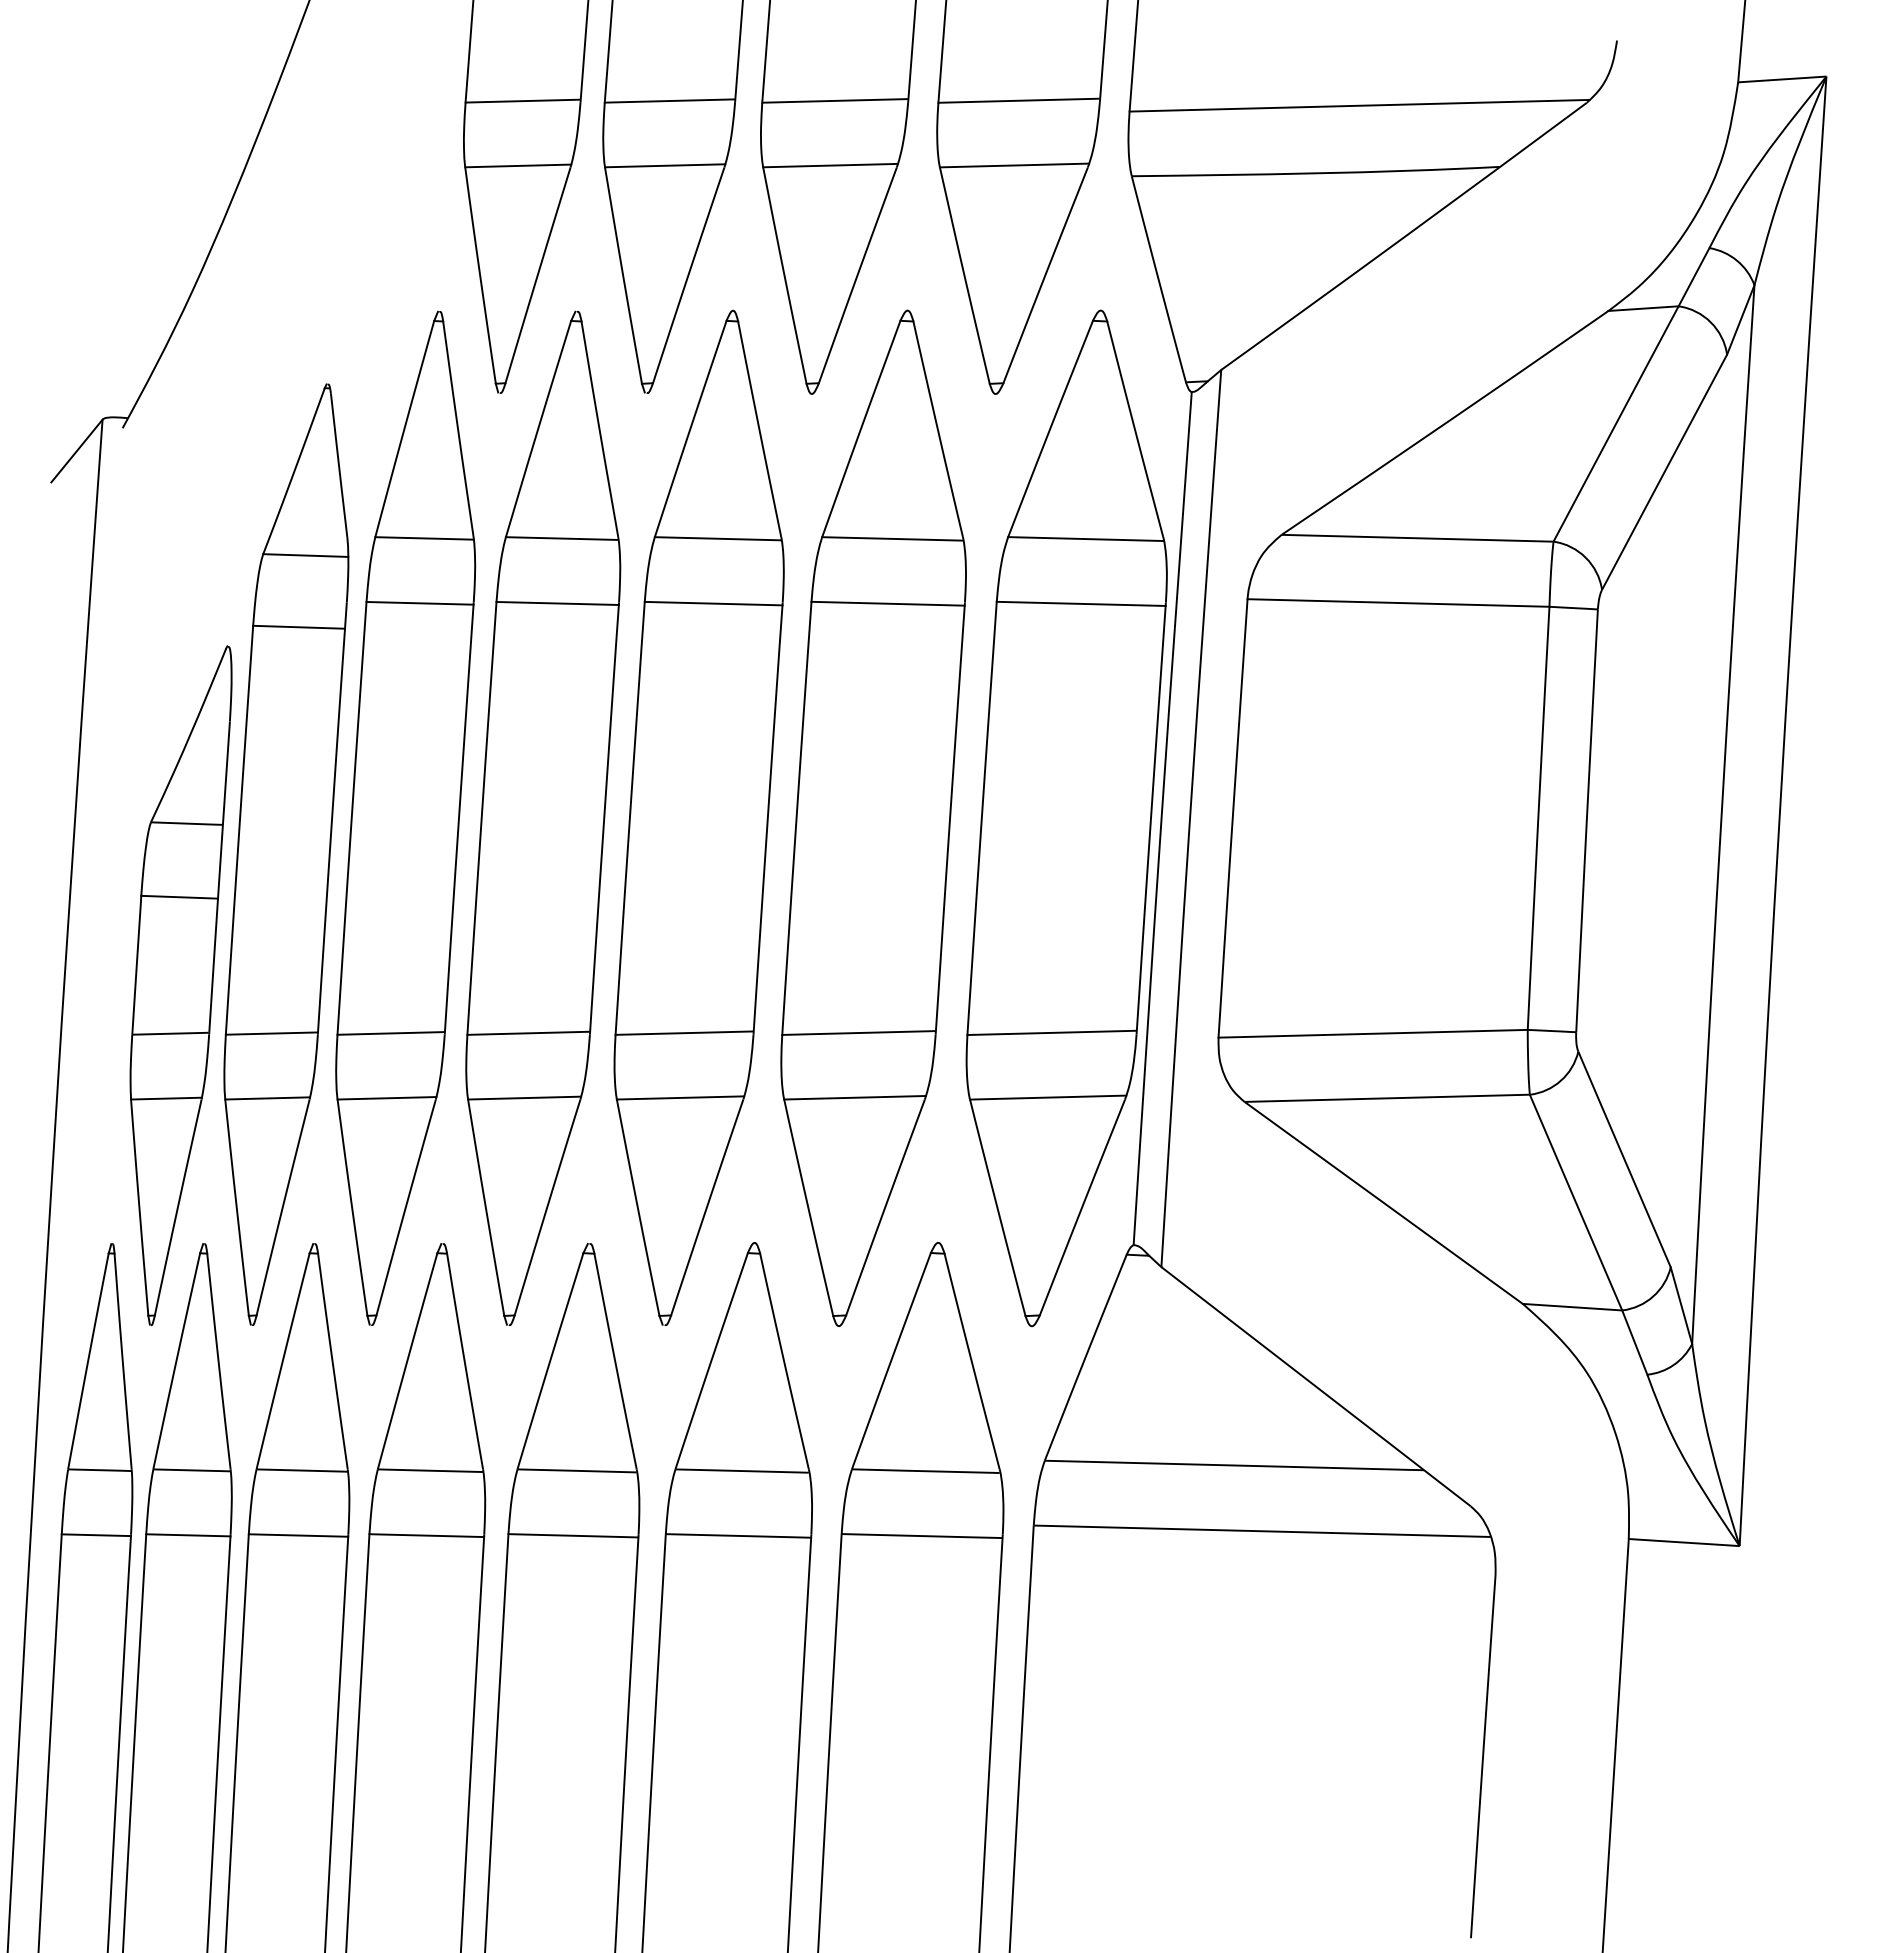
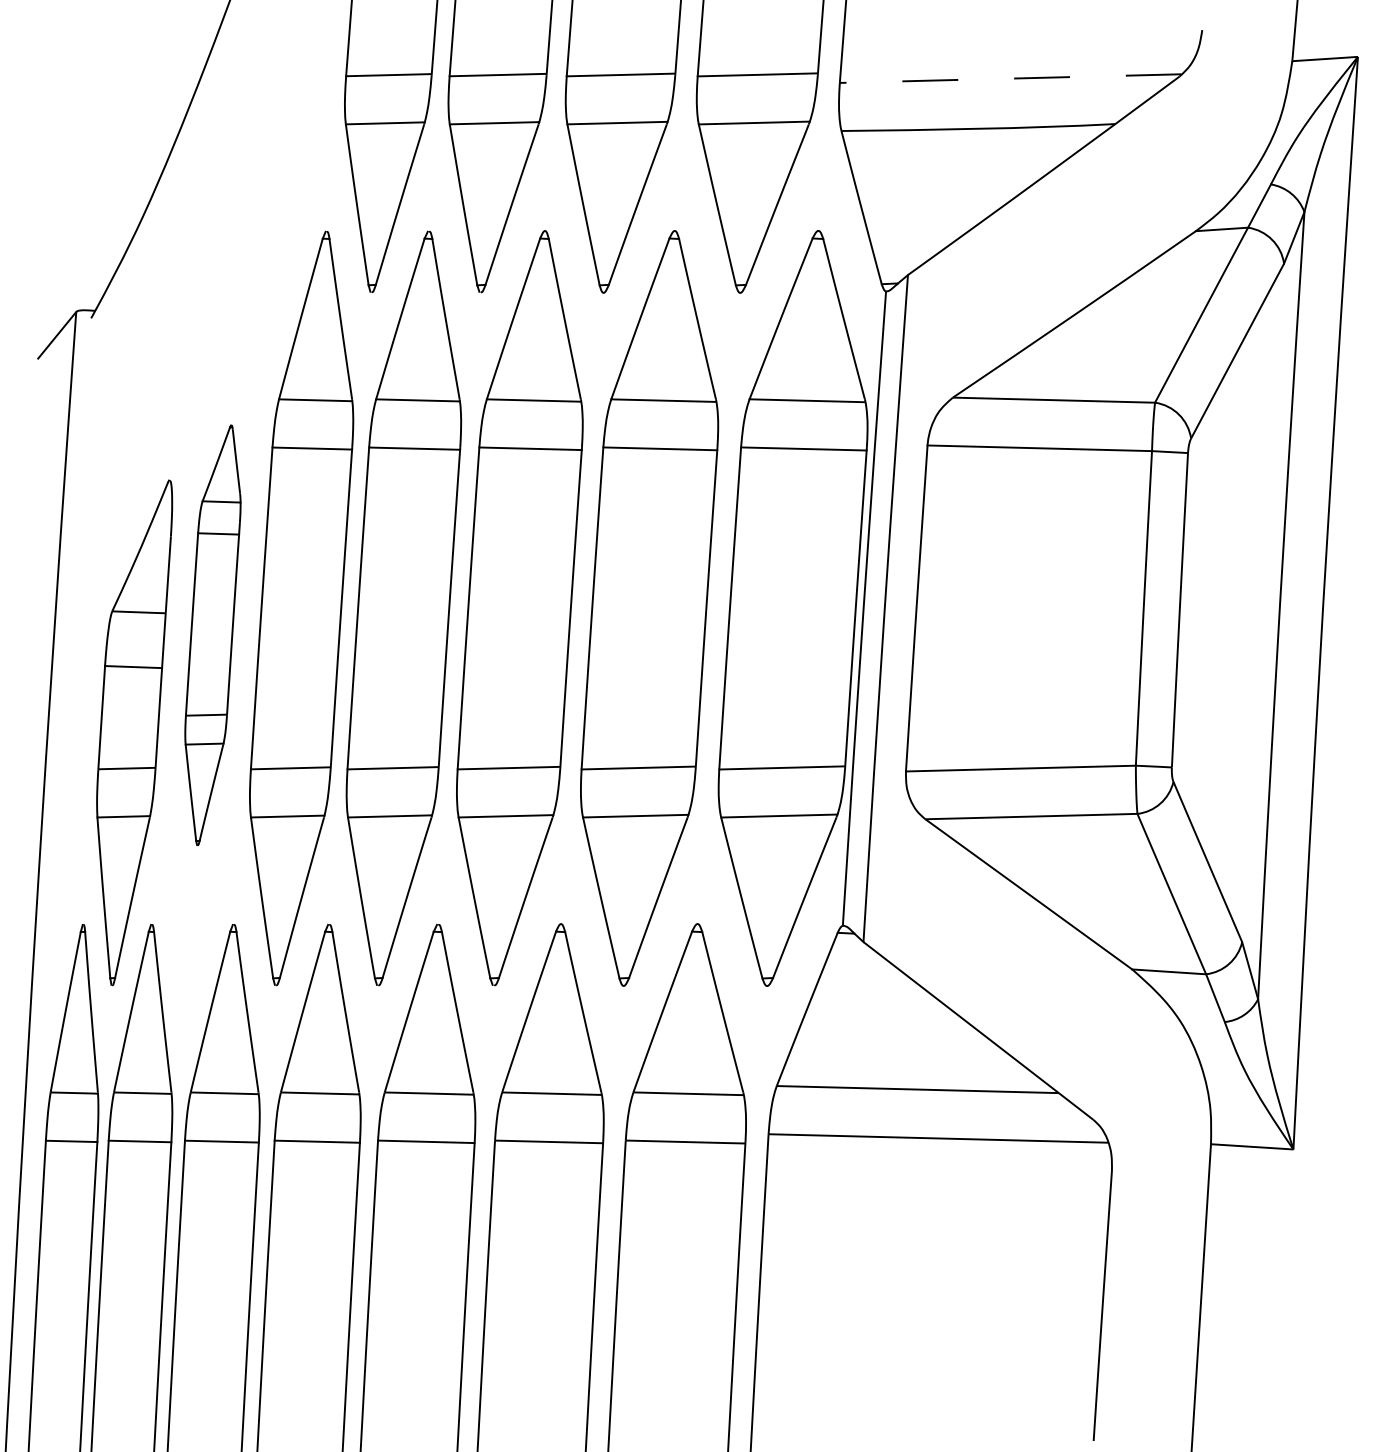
line: (1359, 105) -> (1010, 78), solid -> dashed
part: (286, 854) -> (213, 635), size x0.6

